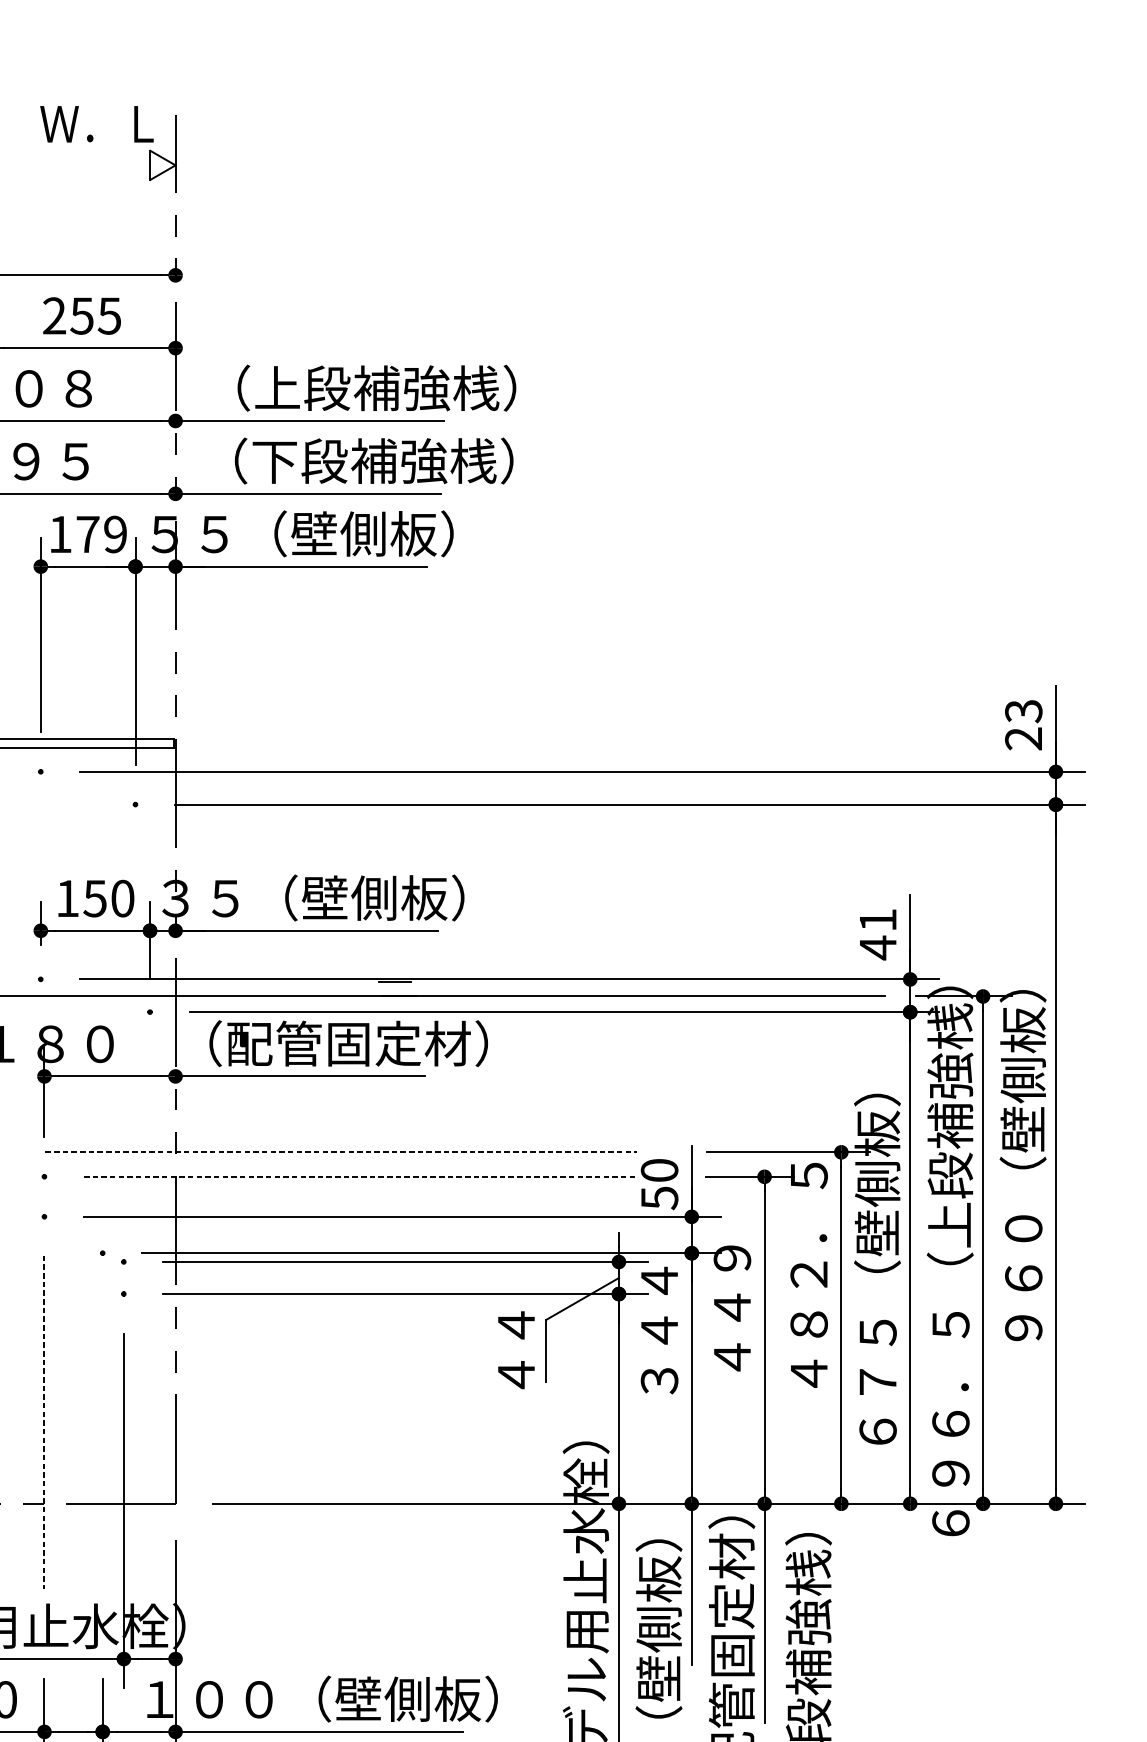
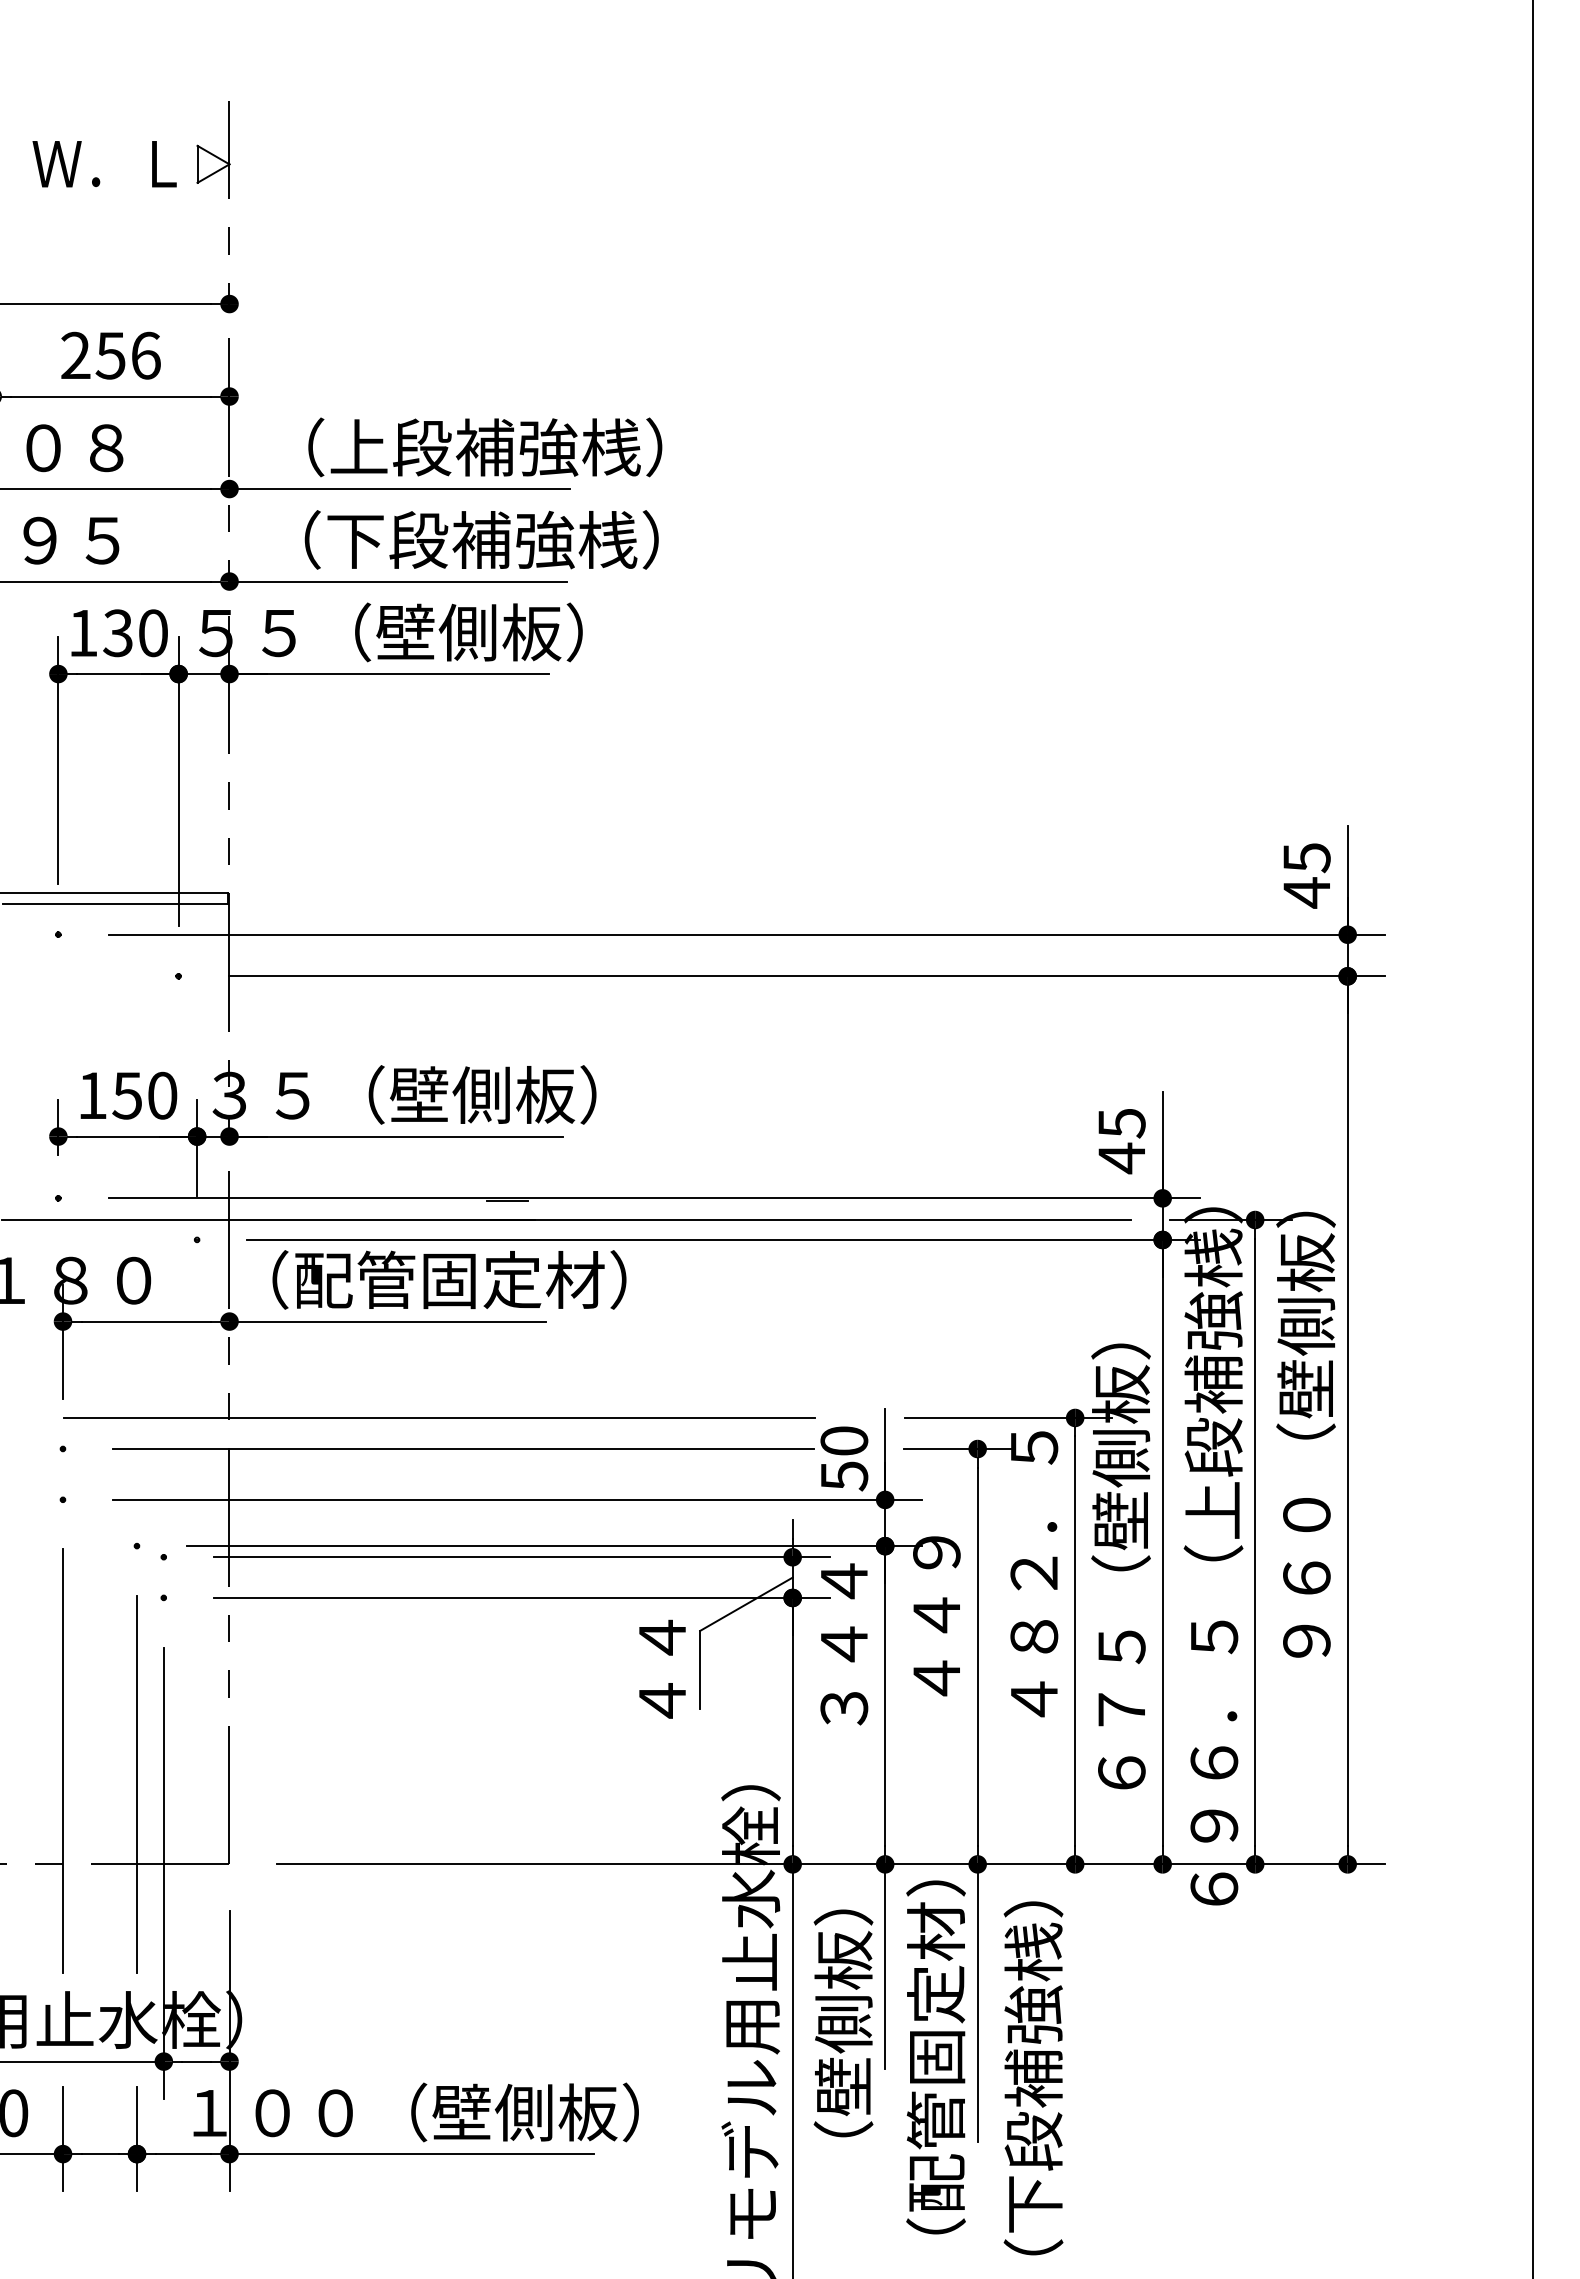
text: (96, 124) -> (104, 164), moved
text: (109, 315) -> (145, 355), 255 -> 256
text: (101, 534) -> (135, 633), 179 -> 130
text: (1023, 725) -> (1306, 875), 23 -> 45
text: (877, 920) -> (1121, 1123), 41 -> 45
line: (340, 1151) -> (439, 1417), dashed -> solid
line: (360, 1176) -> (464, 1448), dashed -> solid
line: (44, 1422) -> (62, 1761), dashed -> solid
line: (102, 1440) -> (136, 1784), added

